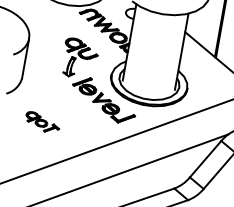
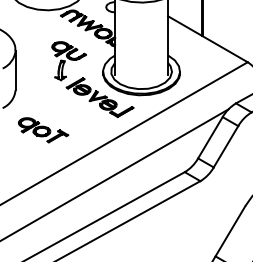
part: (42, 122) -> (43, 130), size x1.43

